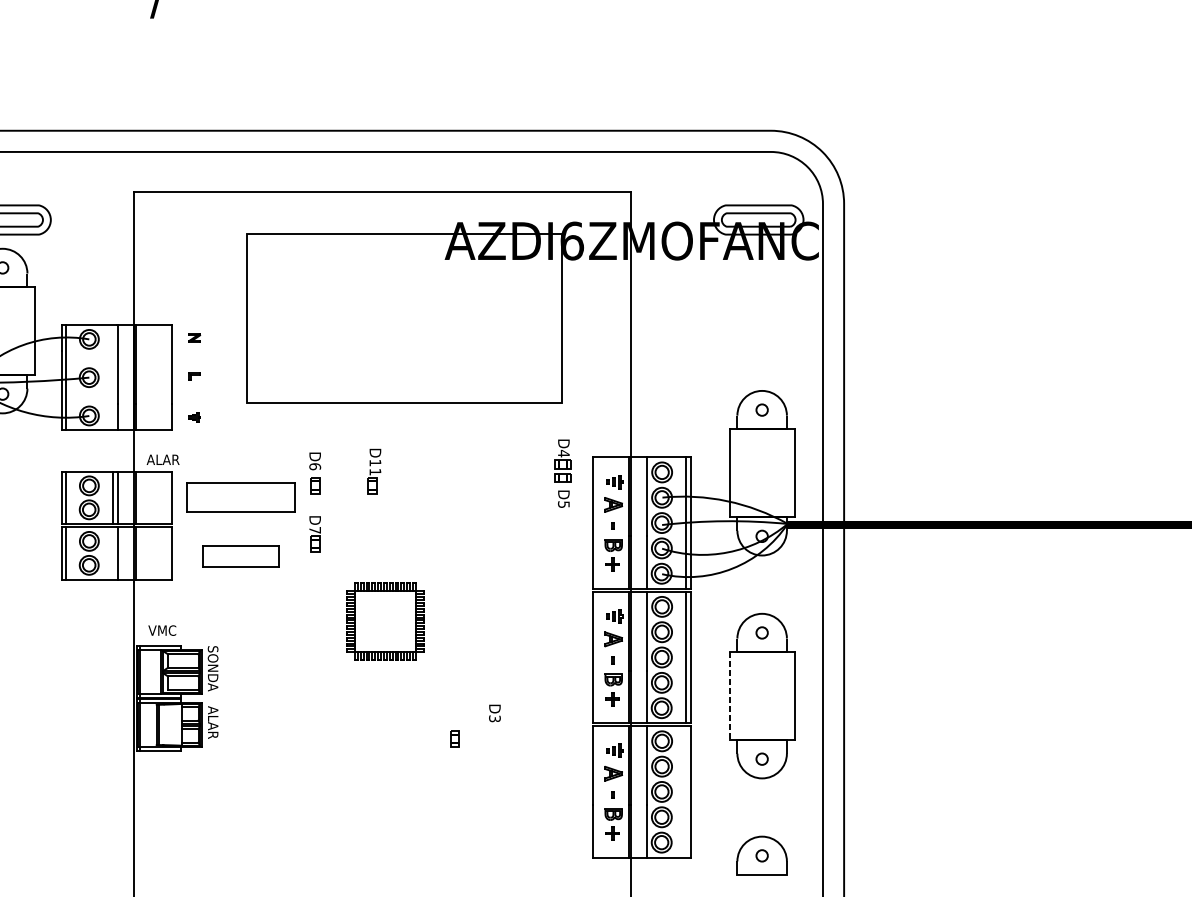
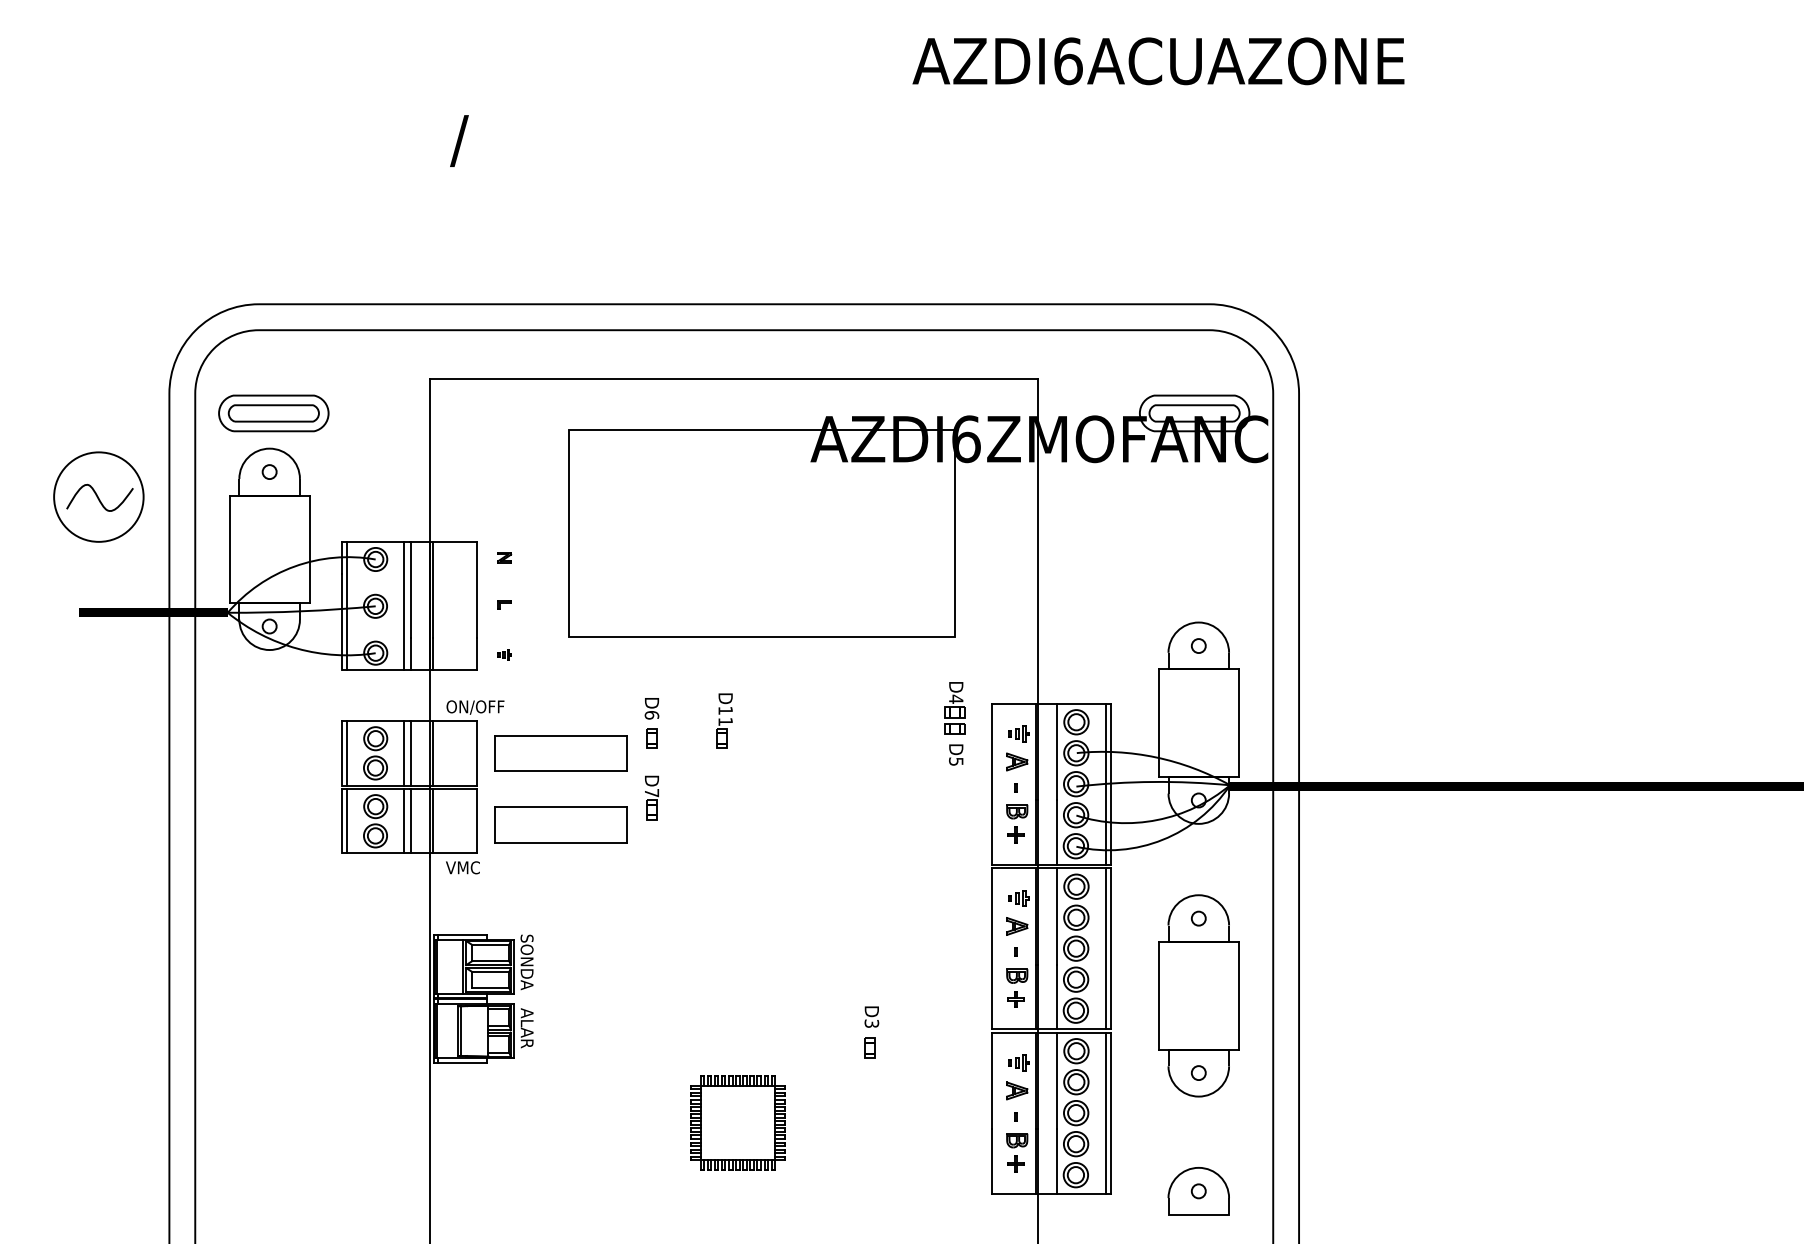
line: (112, 376) -> (404, 605), added
text: (170, 460) -> (475, 707), ALAR -> ON/OFF
line: (112, 553) -> (404, 821), added
part: (240, 556) -> (560, 824), size x1.43
part: (385, 621) -> (737, 1122), moved
text: (161, 630) -> (462, 867), moved
line: (729, 695) -> (1158, 995), dashed -> solid
part: (454, 738) -> (869, 1047), moved
line: (685, 791) -> (1105, 1112), added

